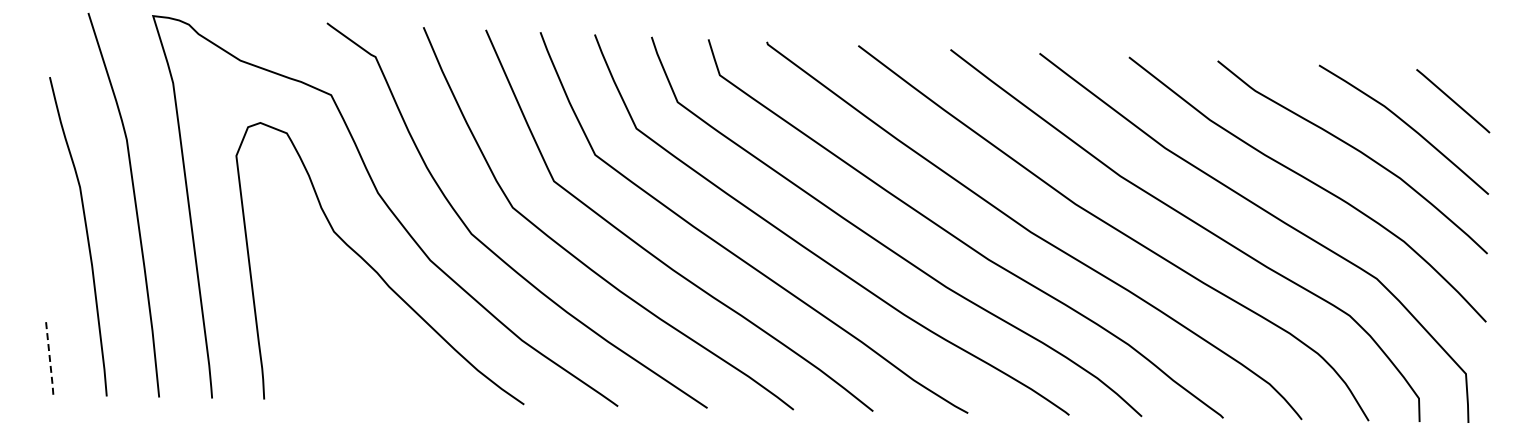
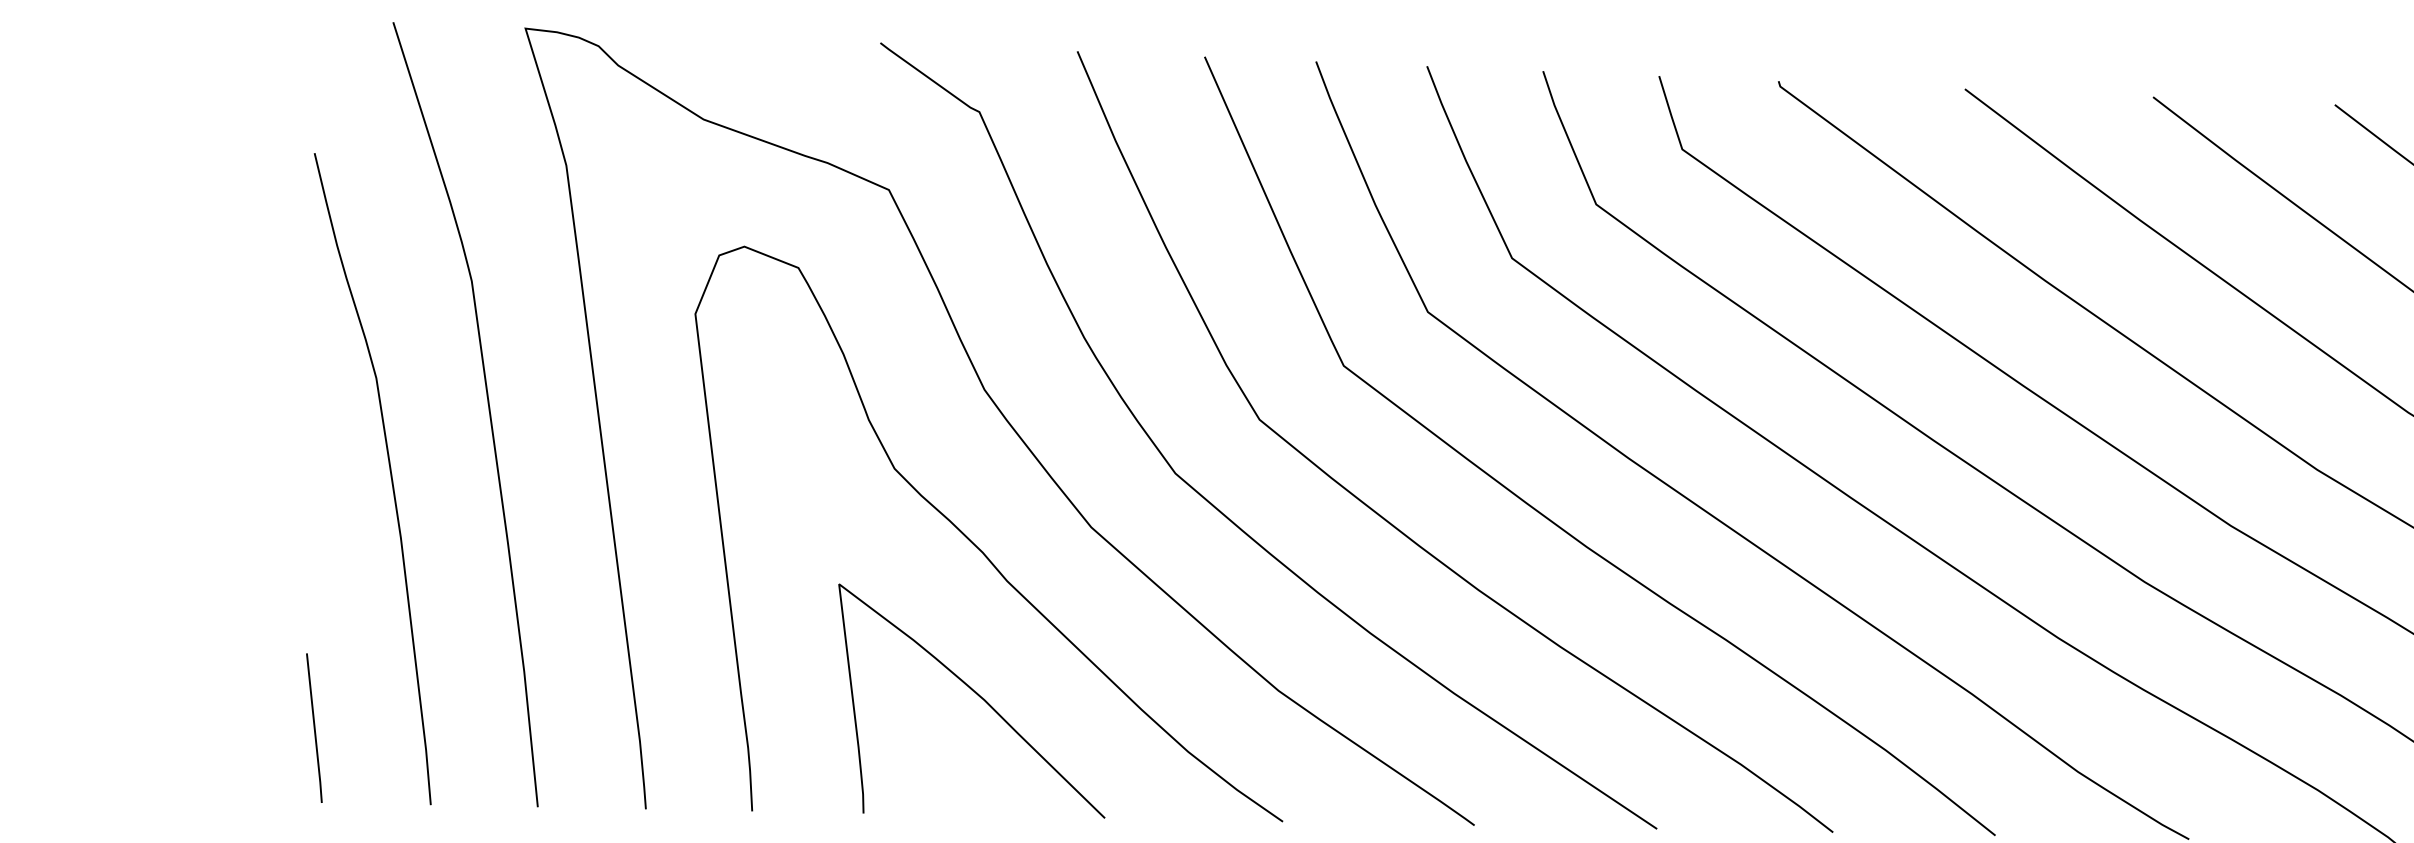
curve: (373, 342) -> (975, 694), added
line: (49, 359) -> (313, 729), dashed -> solid

